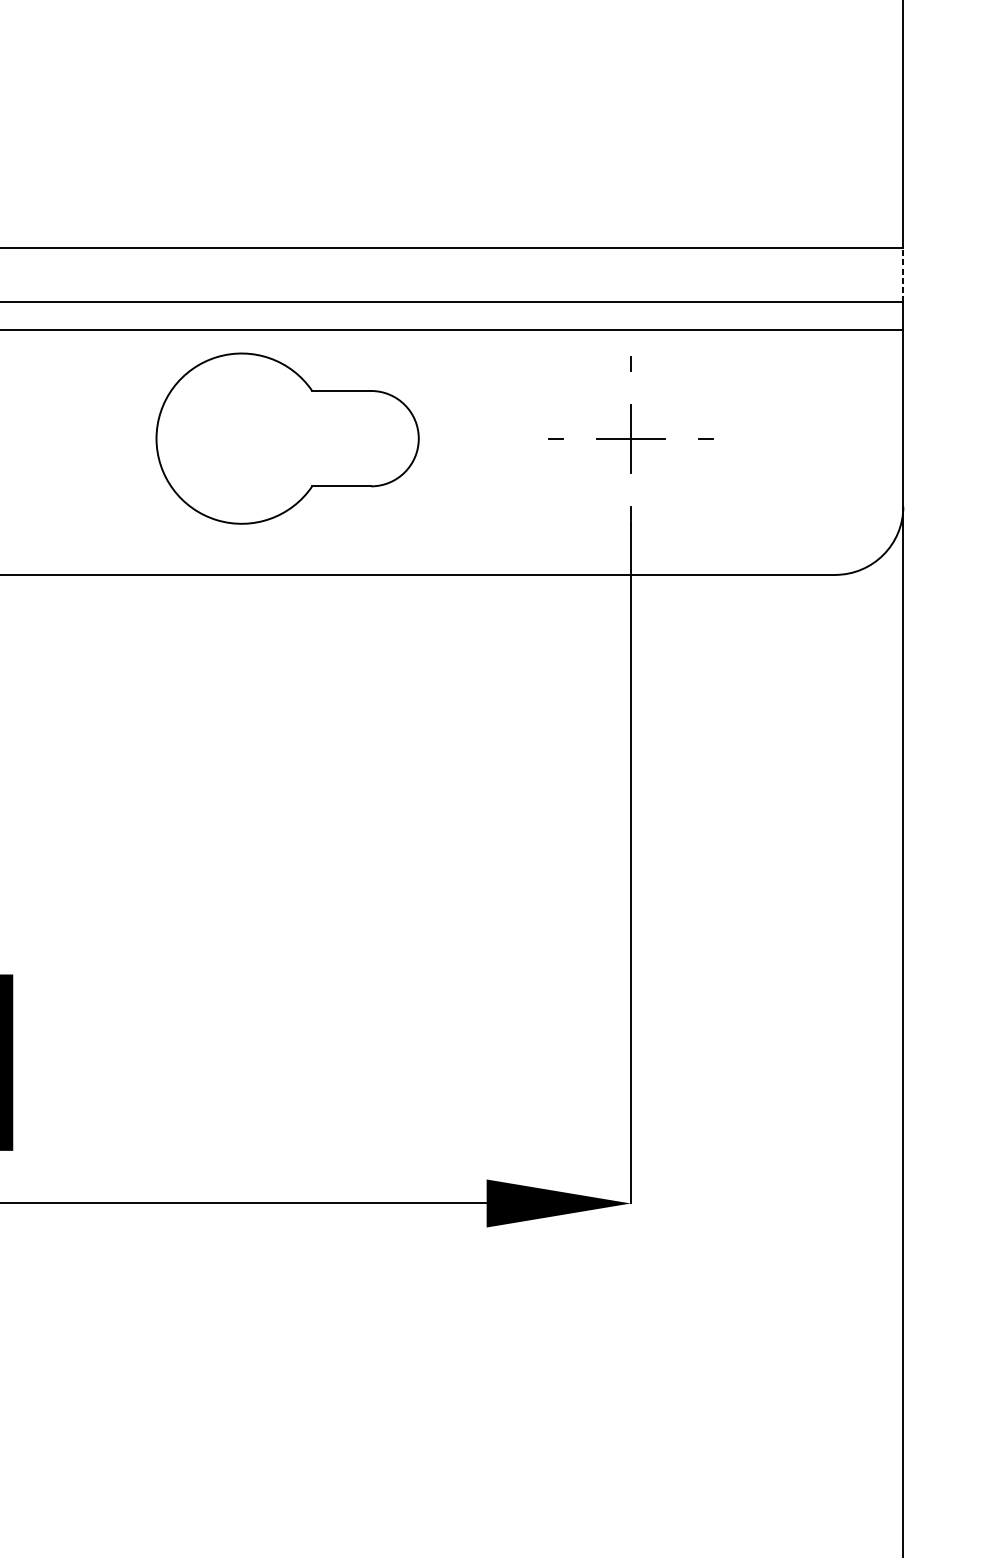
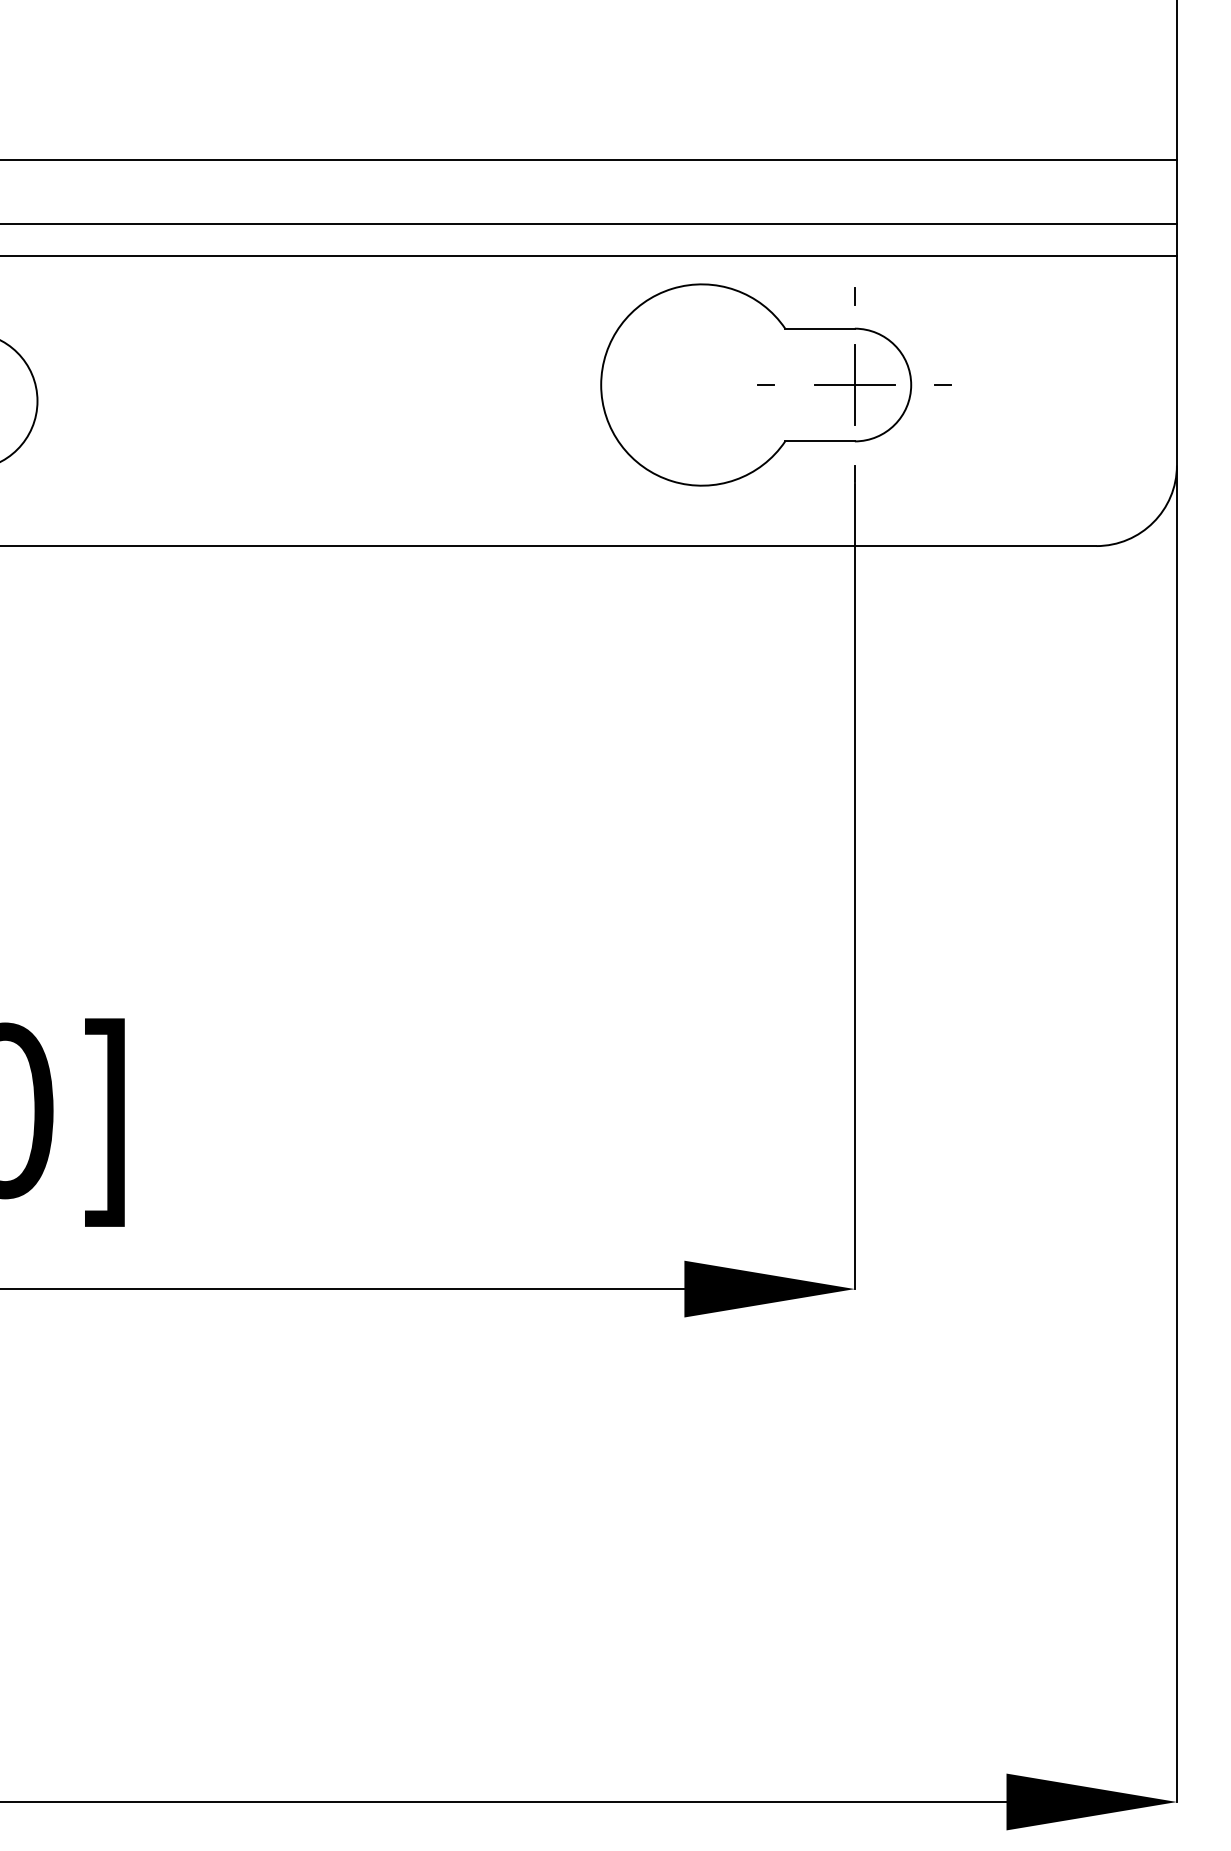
line: (902, 274) -> (1176, 191), dashed -> solid
part: (287, 438) -> (756, 384), moved

